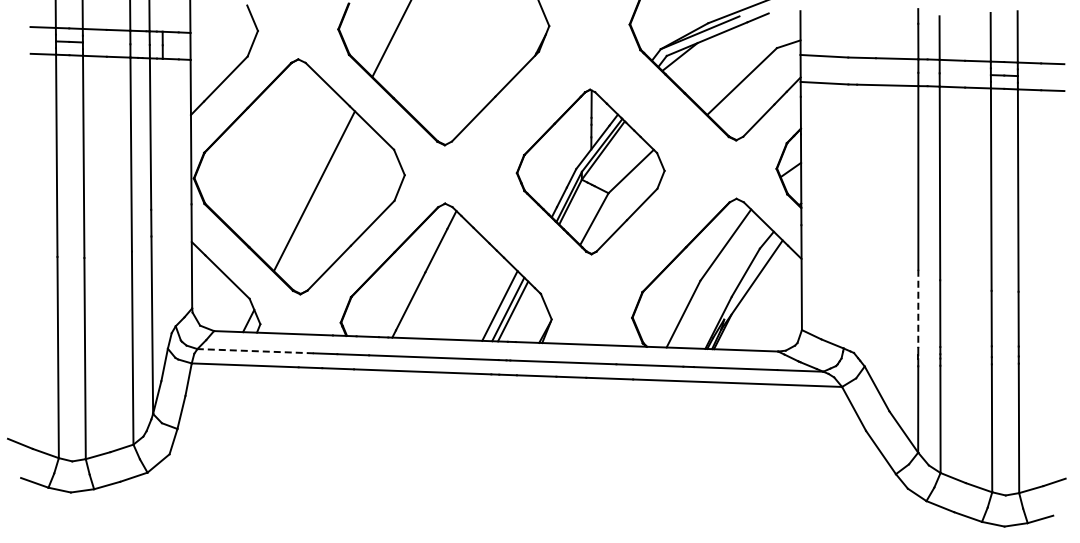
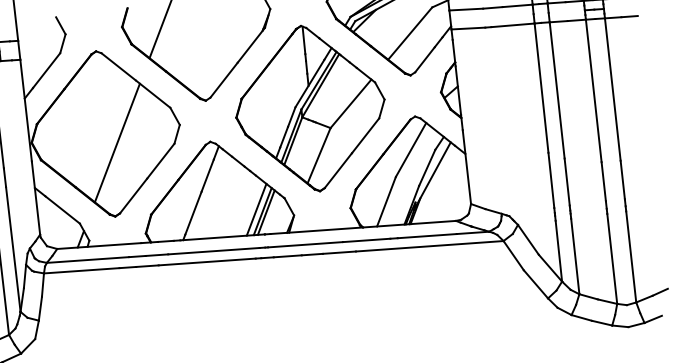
part: (590, 171) -> (310, 108), size x1.43
line: (918, 309) -> (551, 180), dashed -> solid
line: (255, 351) -> (87, 260), dashed -> solid

